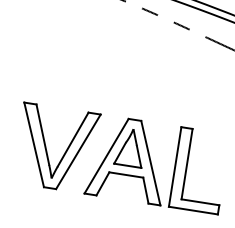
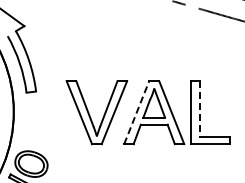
line: (106, 155) -> (136, 112), solid -> dashed
line: (186, 164) -> (199, 109), solid -> dashed

